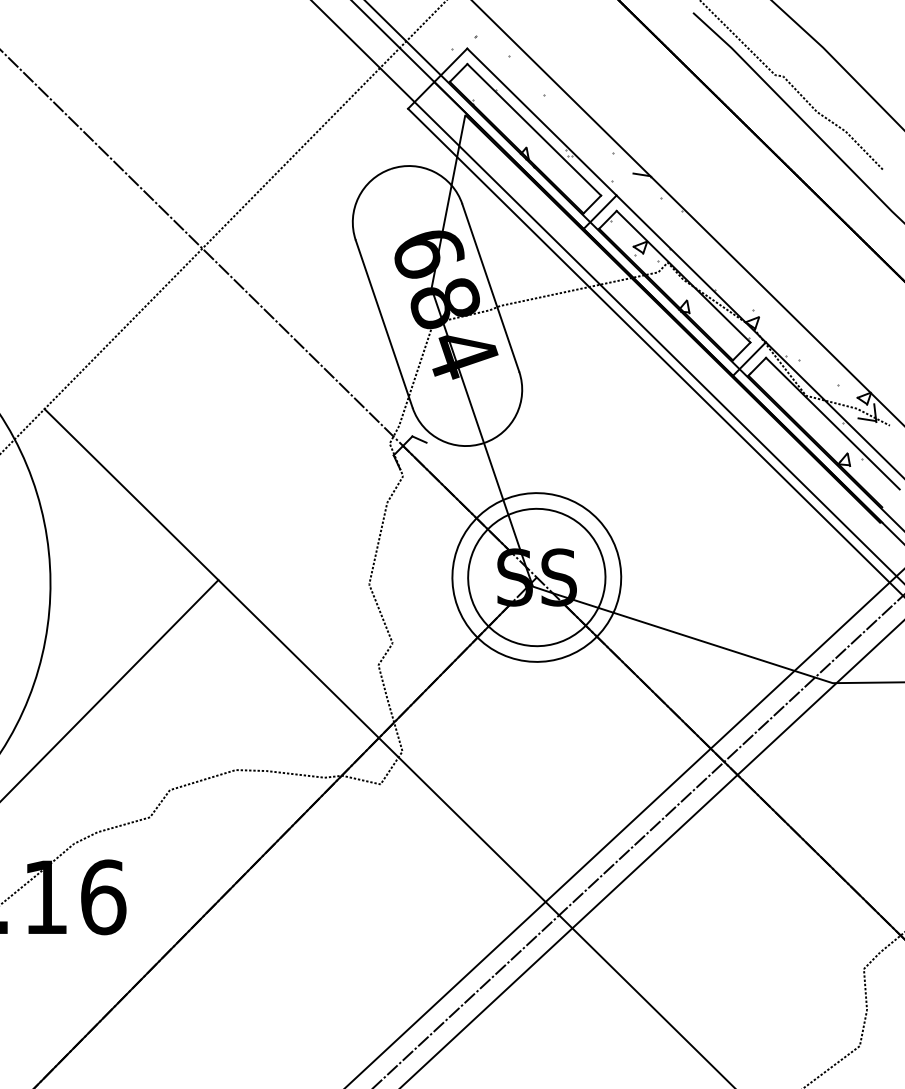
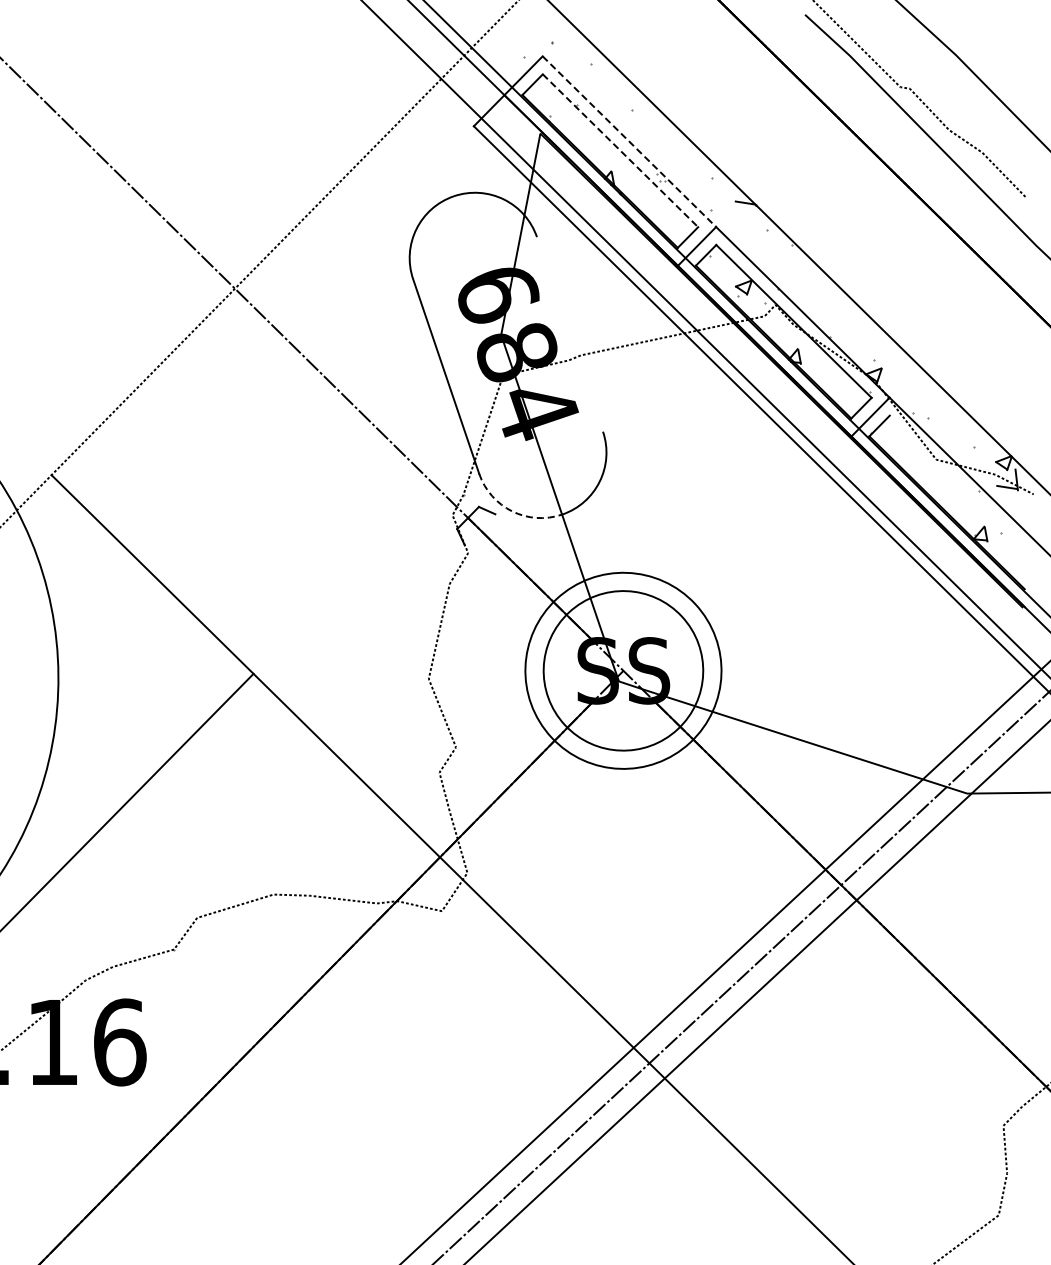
line: (542, 121) -> (629, 141), solid -> dashed
line: (534, 129) -> (620, 150), solid -> dashed
line: (490, 288) -> (569, 334), removed
line: (832, 423) -> (967, 491), removed
arc: (441, 440) -> (512, 511), solid -> dashed

